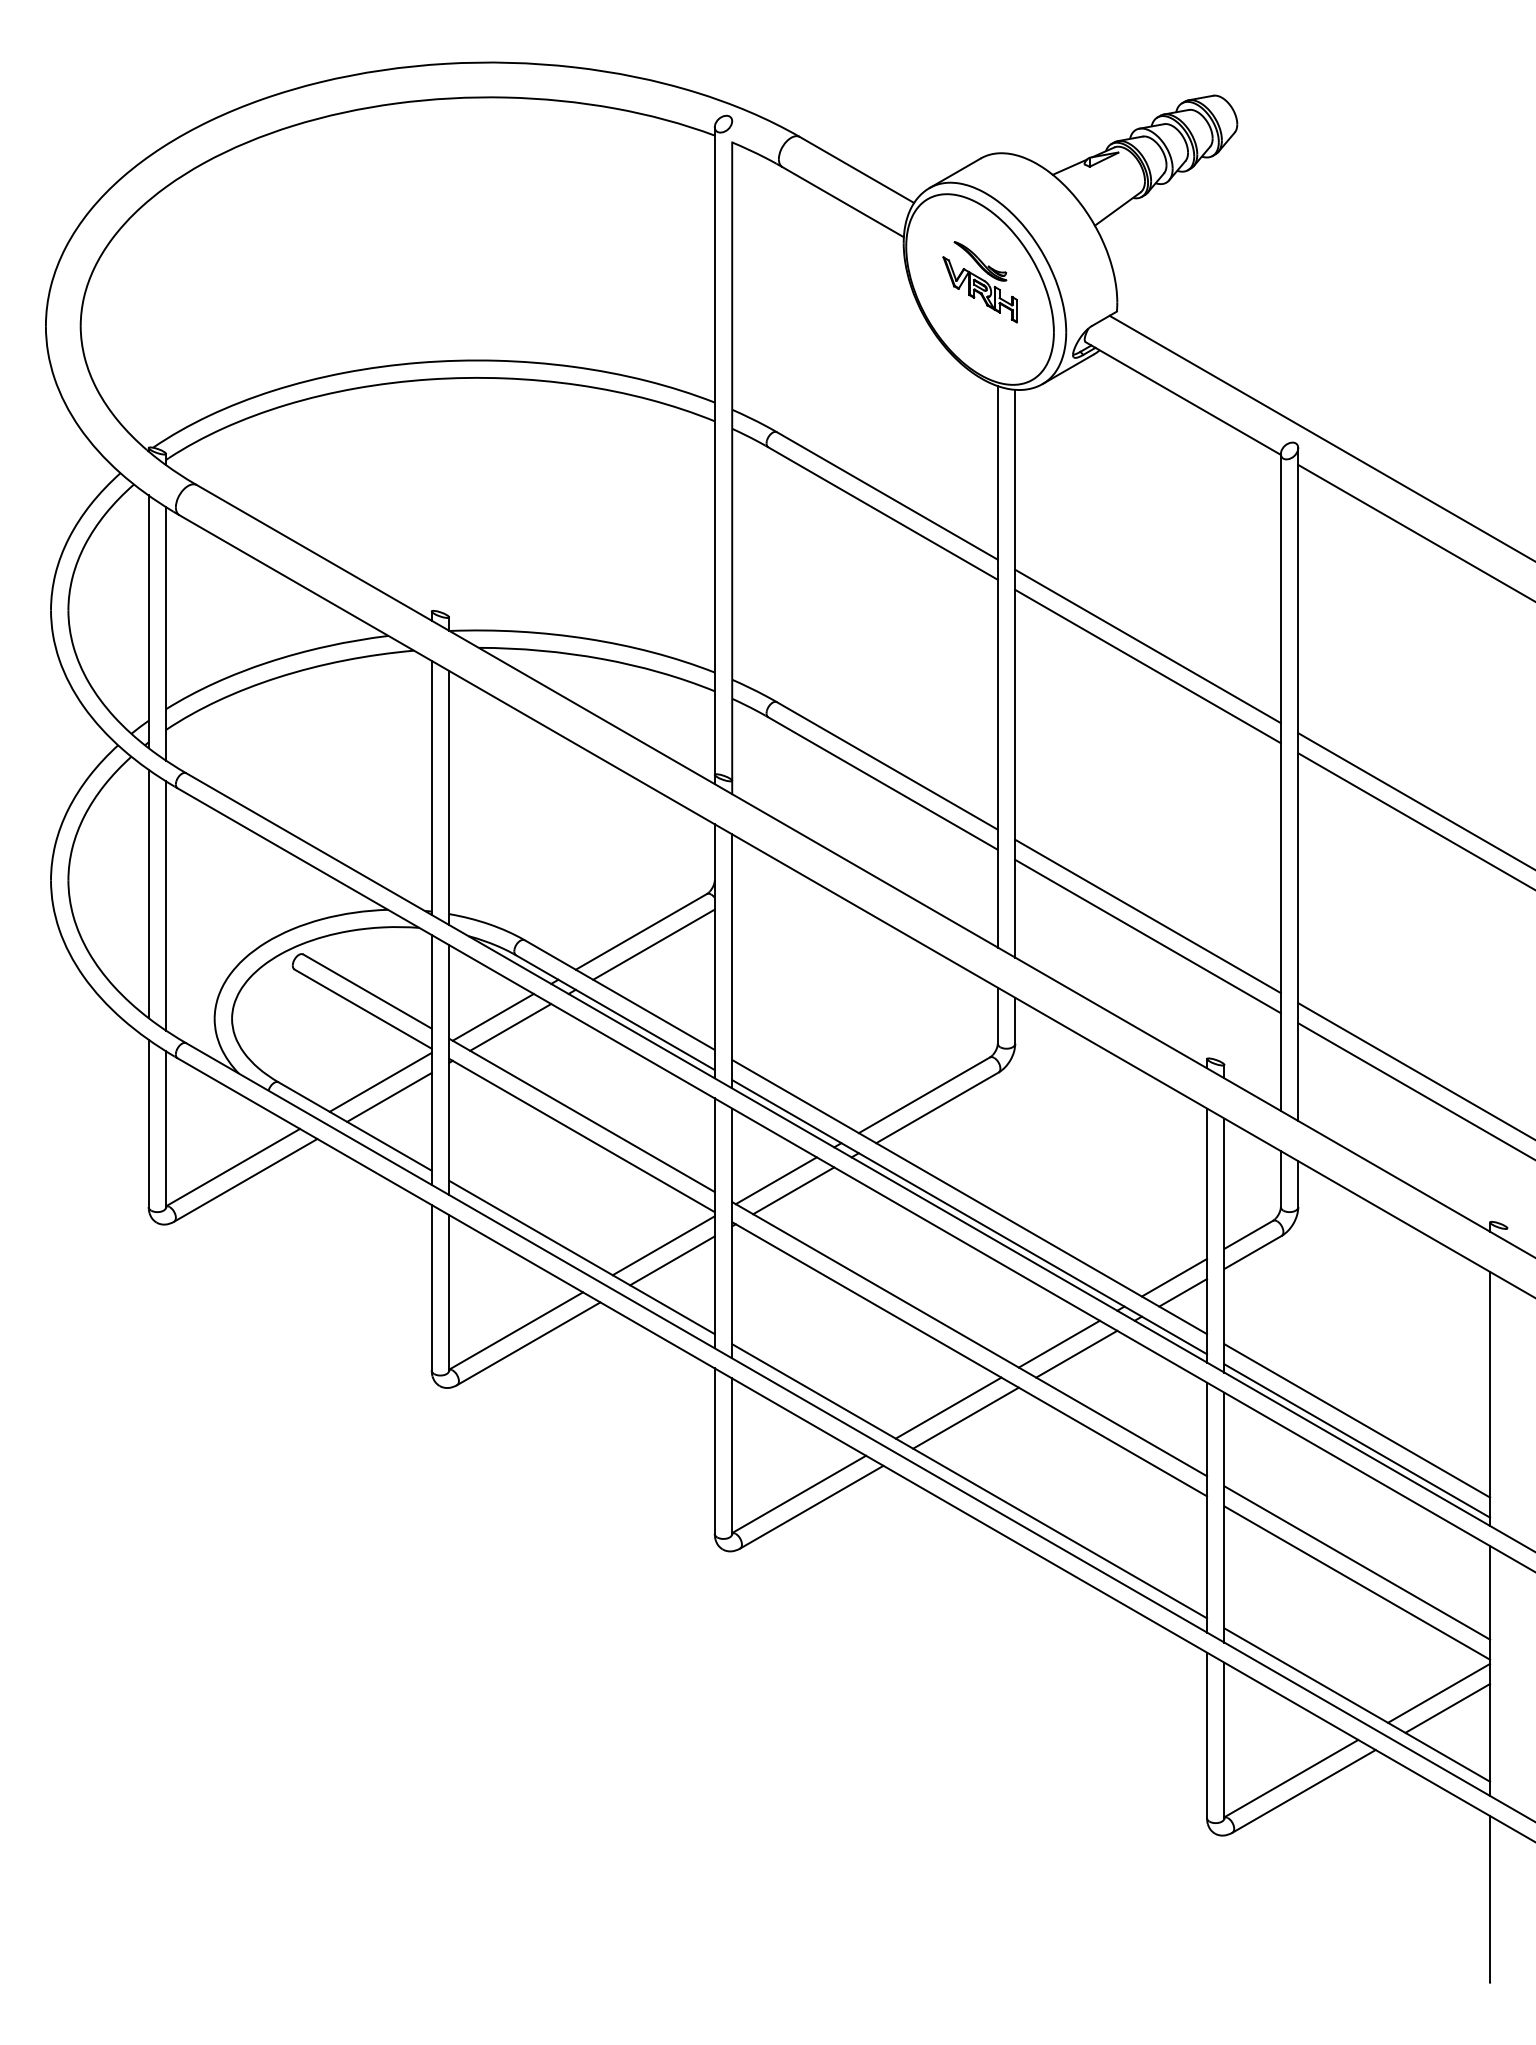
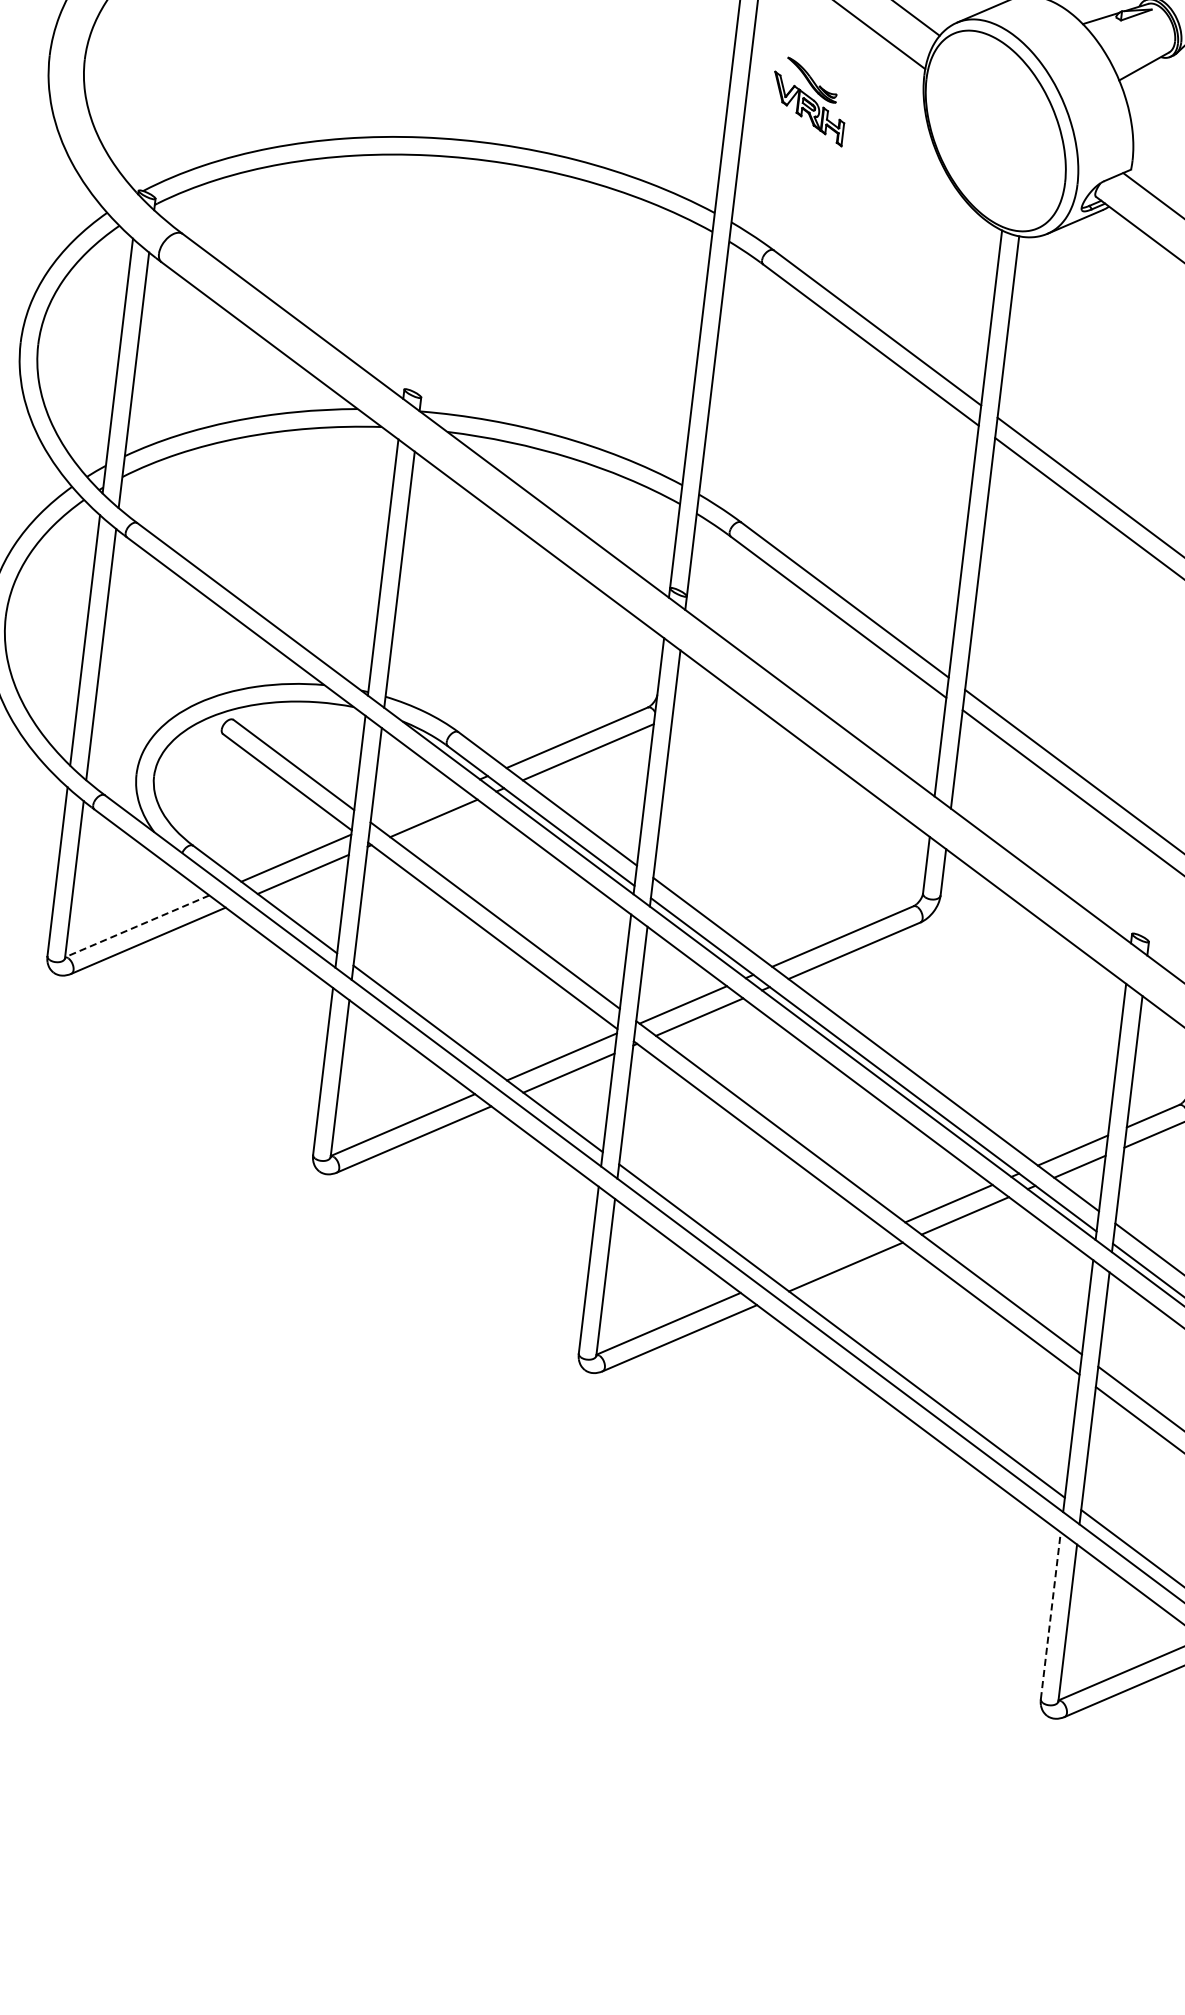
part: (979, 282) -> (808, 101), moved
line: (492, 1016) -> (416, 805), removed
line: (232, 1167) -> (136, 926), solid -> dashed
line: (948, 1407) -> (829, 1254), removed
line: (1207, 1735) -> (1051, 1615), solid -> dashed

